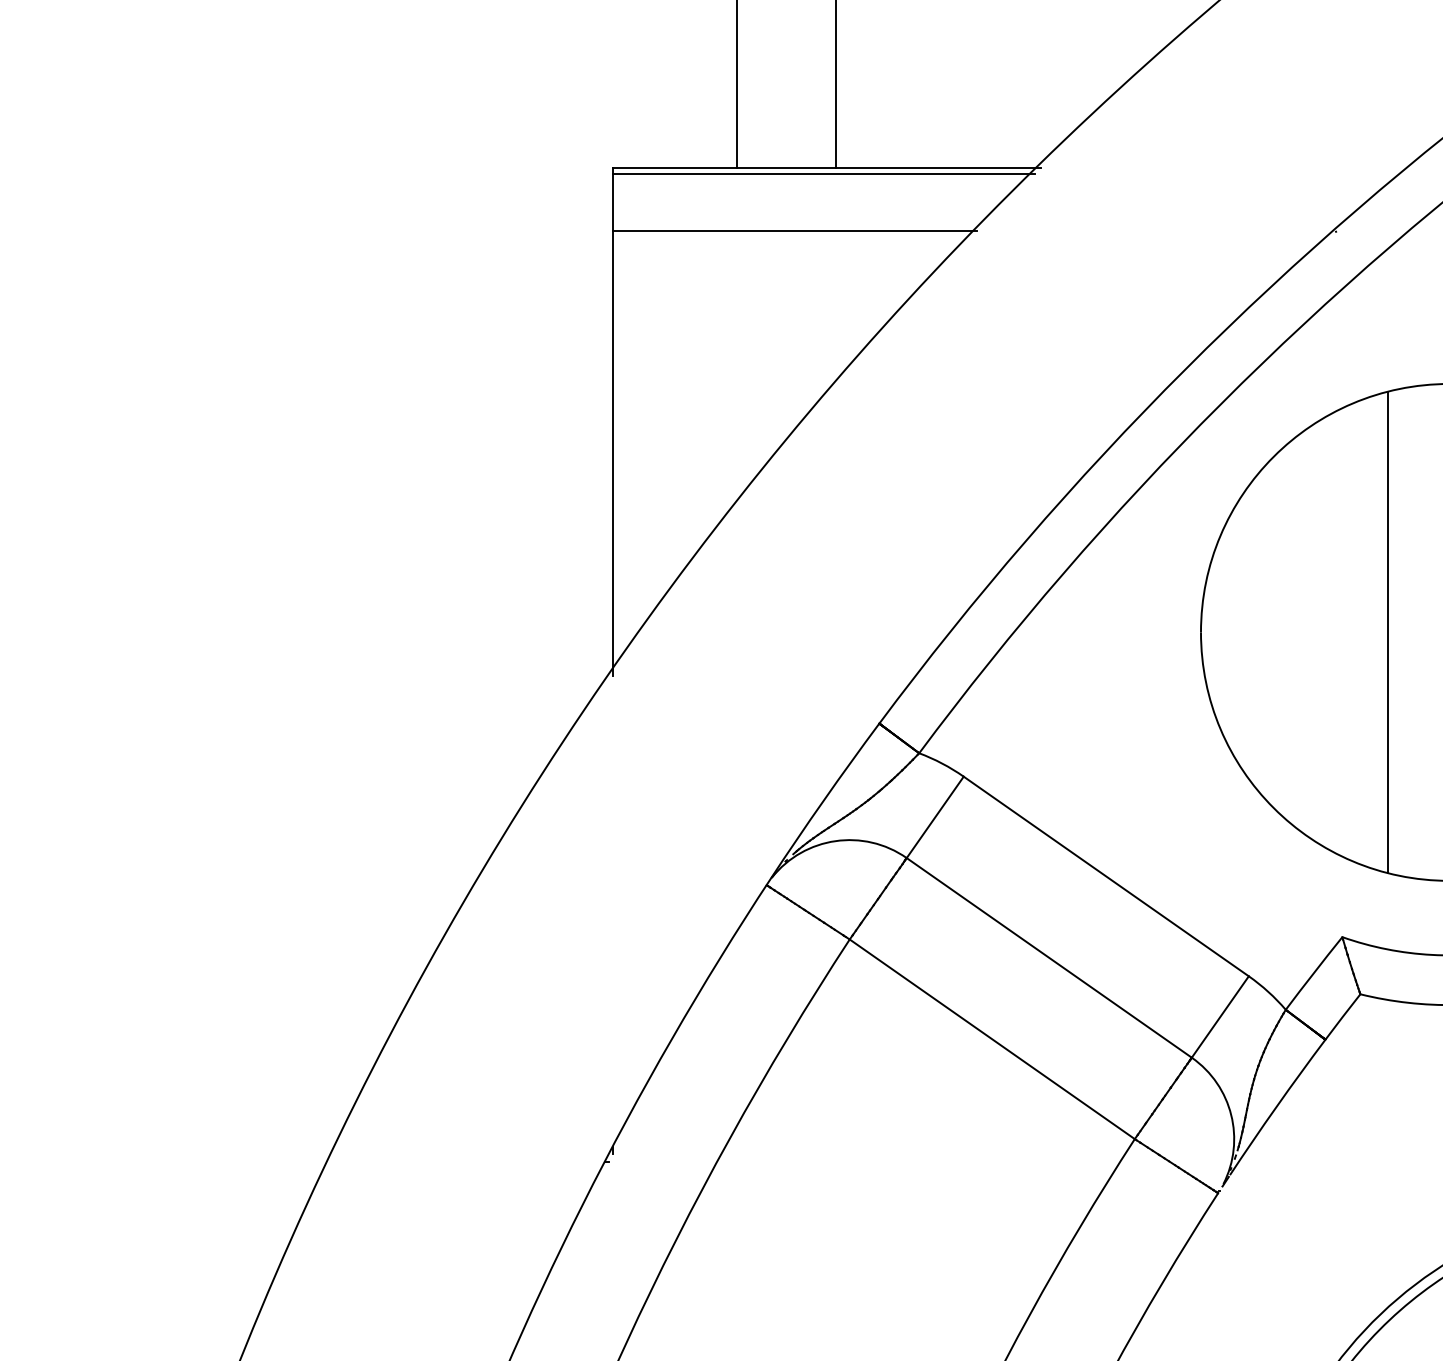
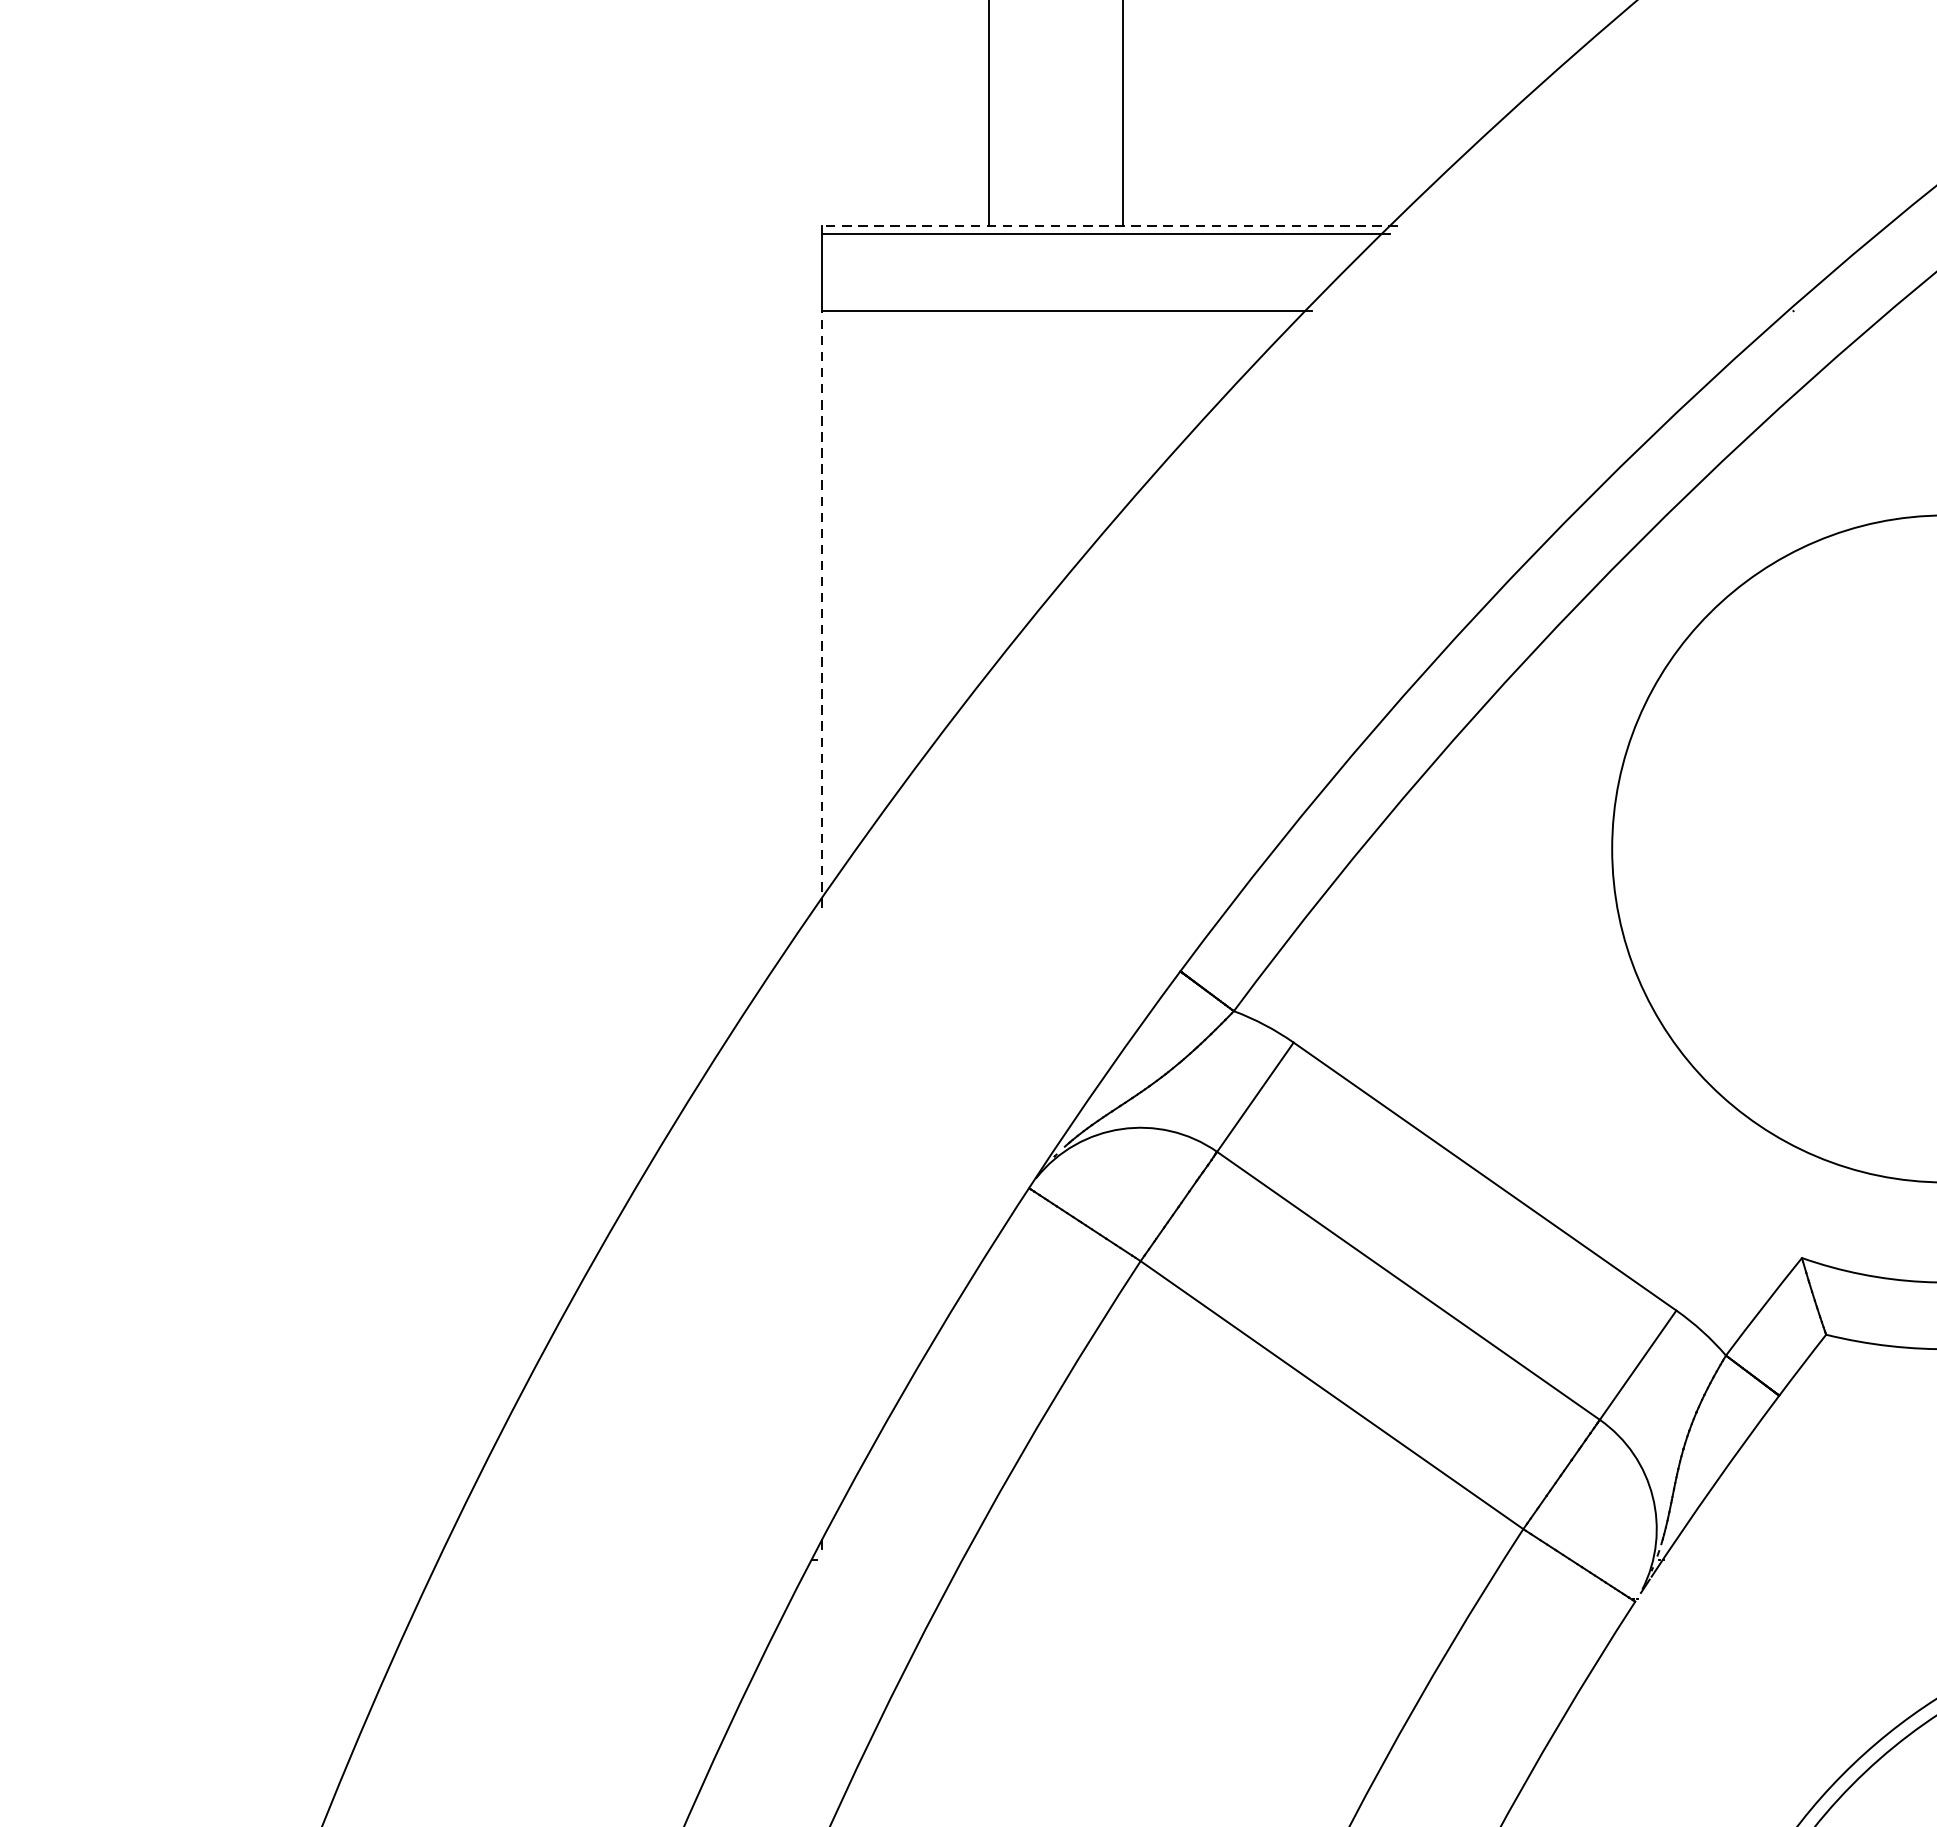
line: (826, 168) -> (1109, 226), solid -> dashed
line: (612, 453) -> (822, 608), solid -> dashed
line: (1387, 632) -> (1862, 849), removed

